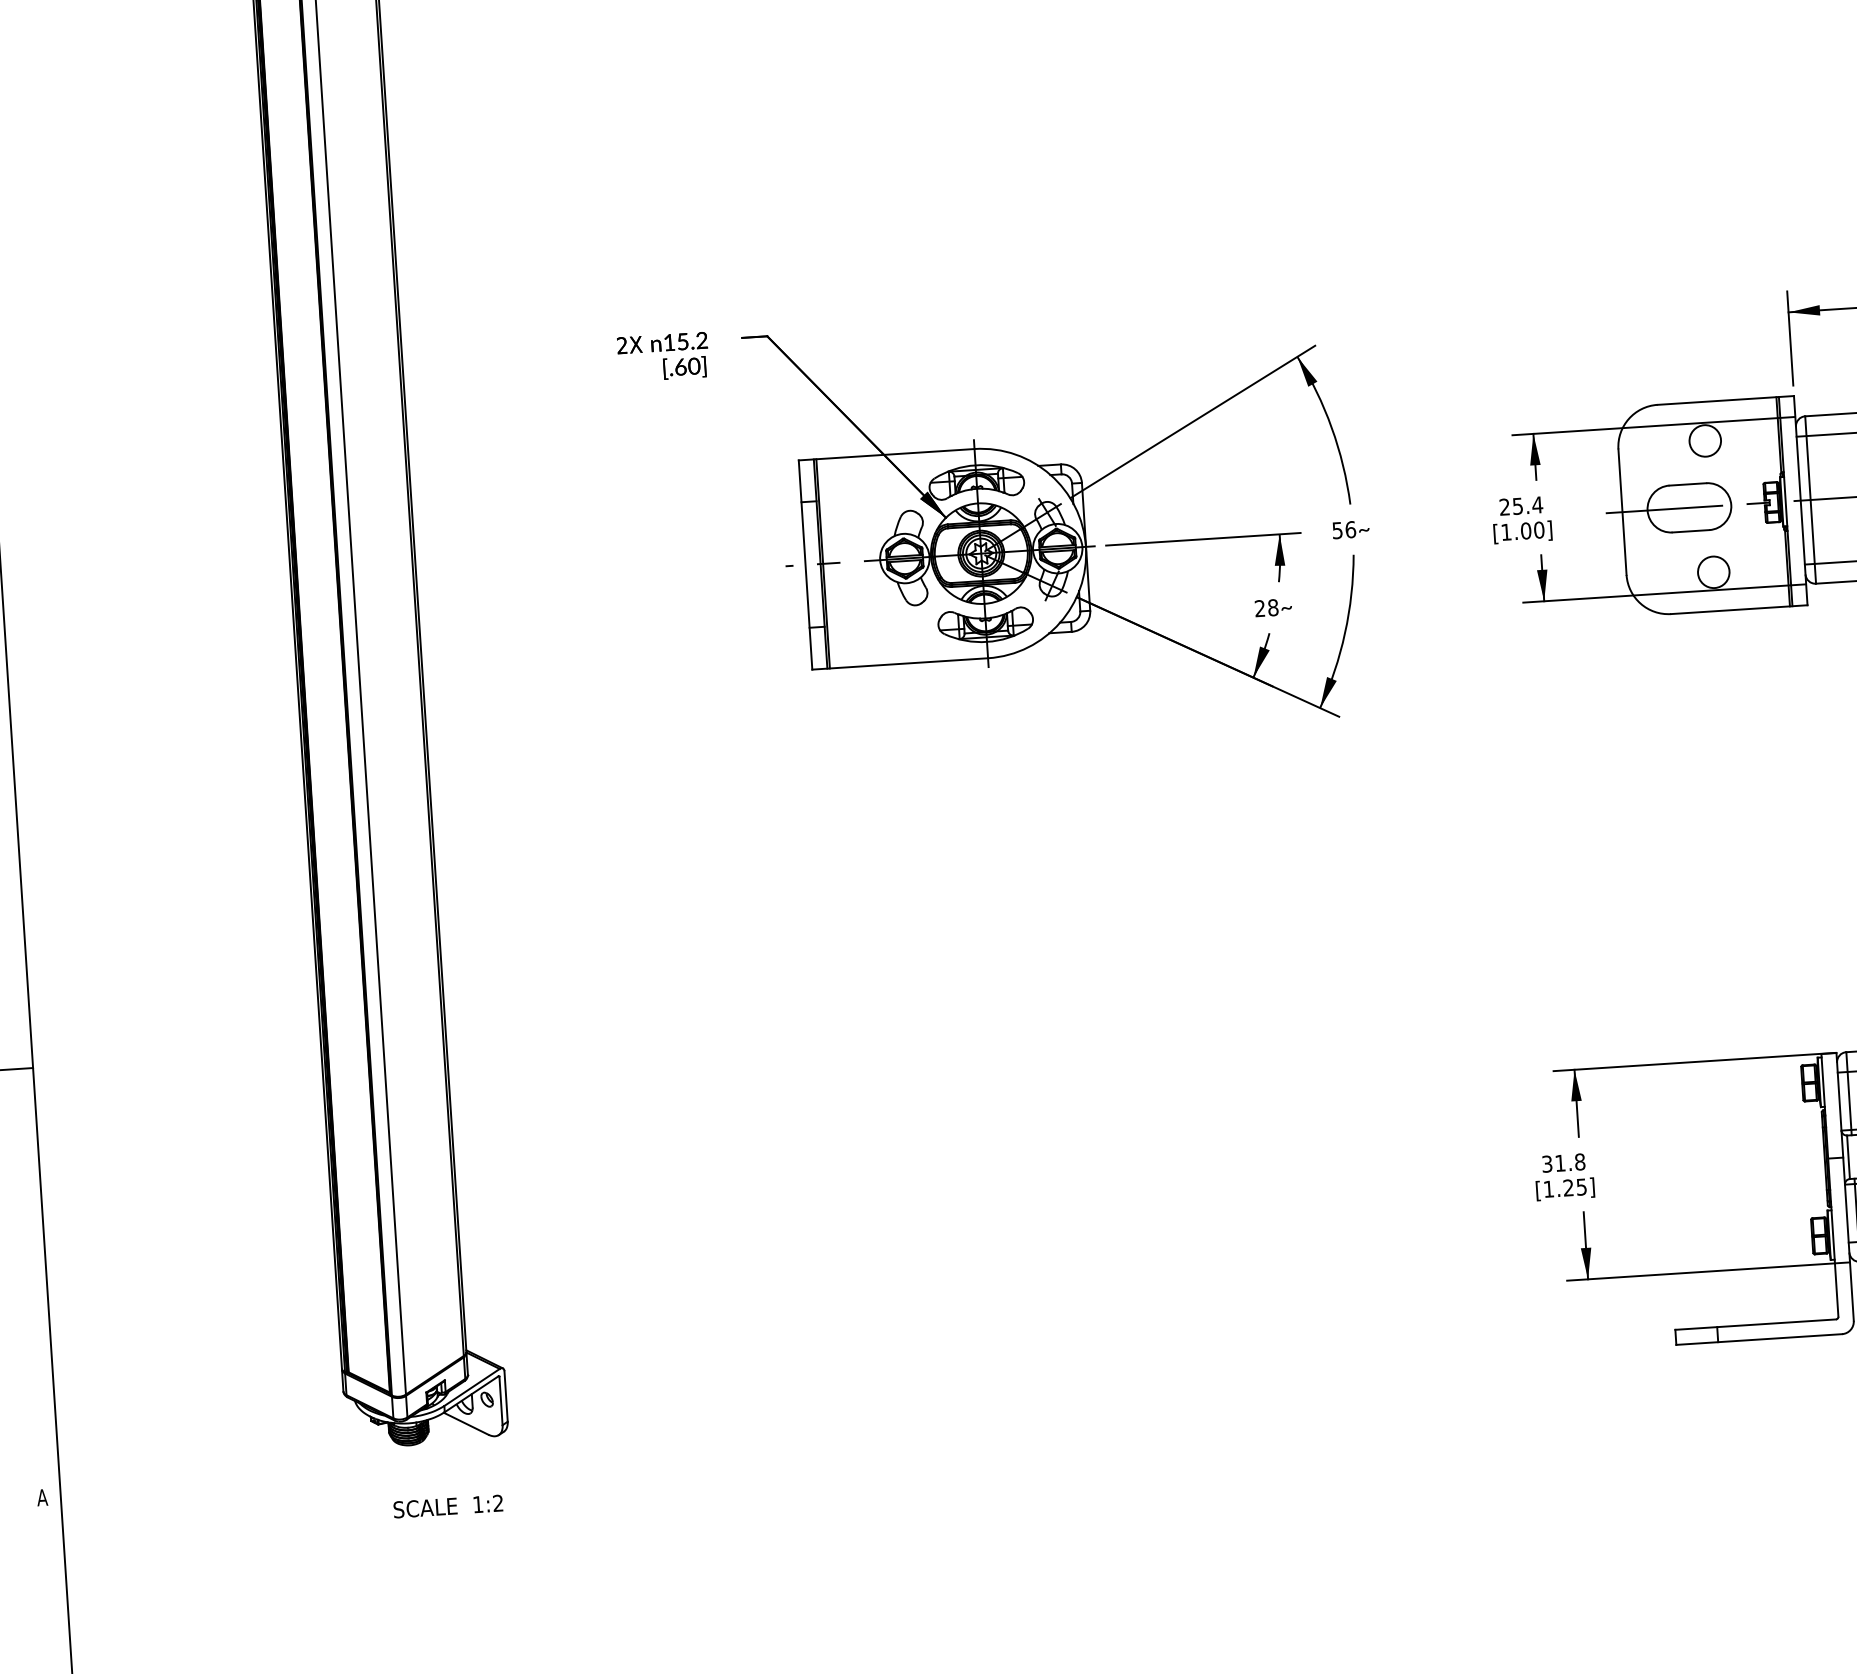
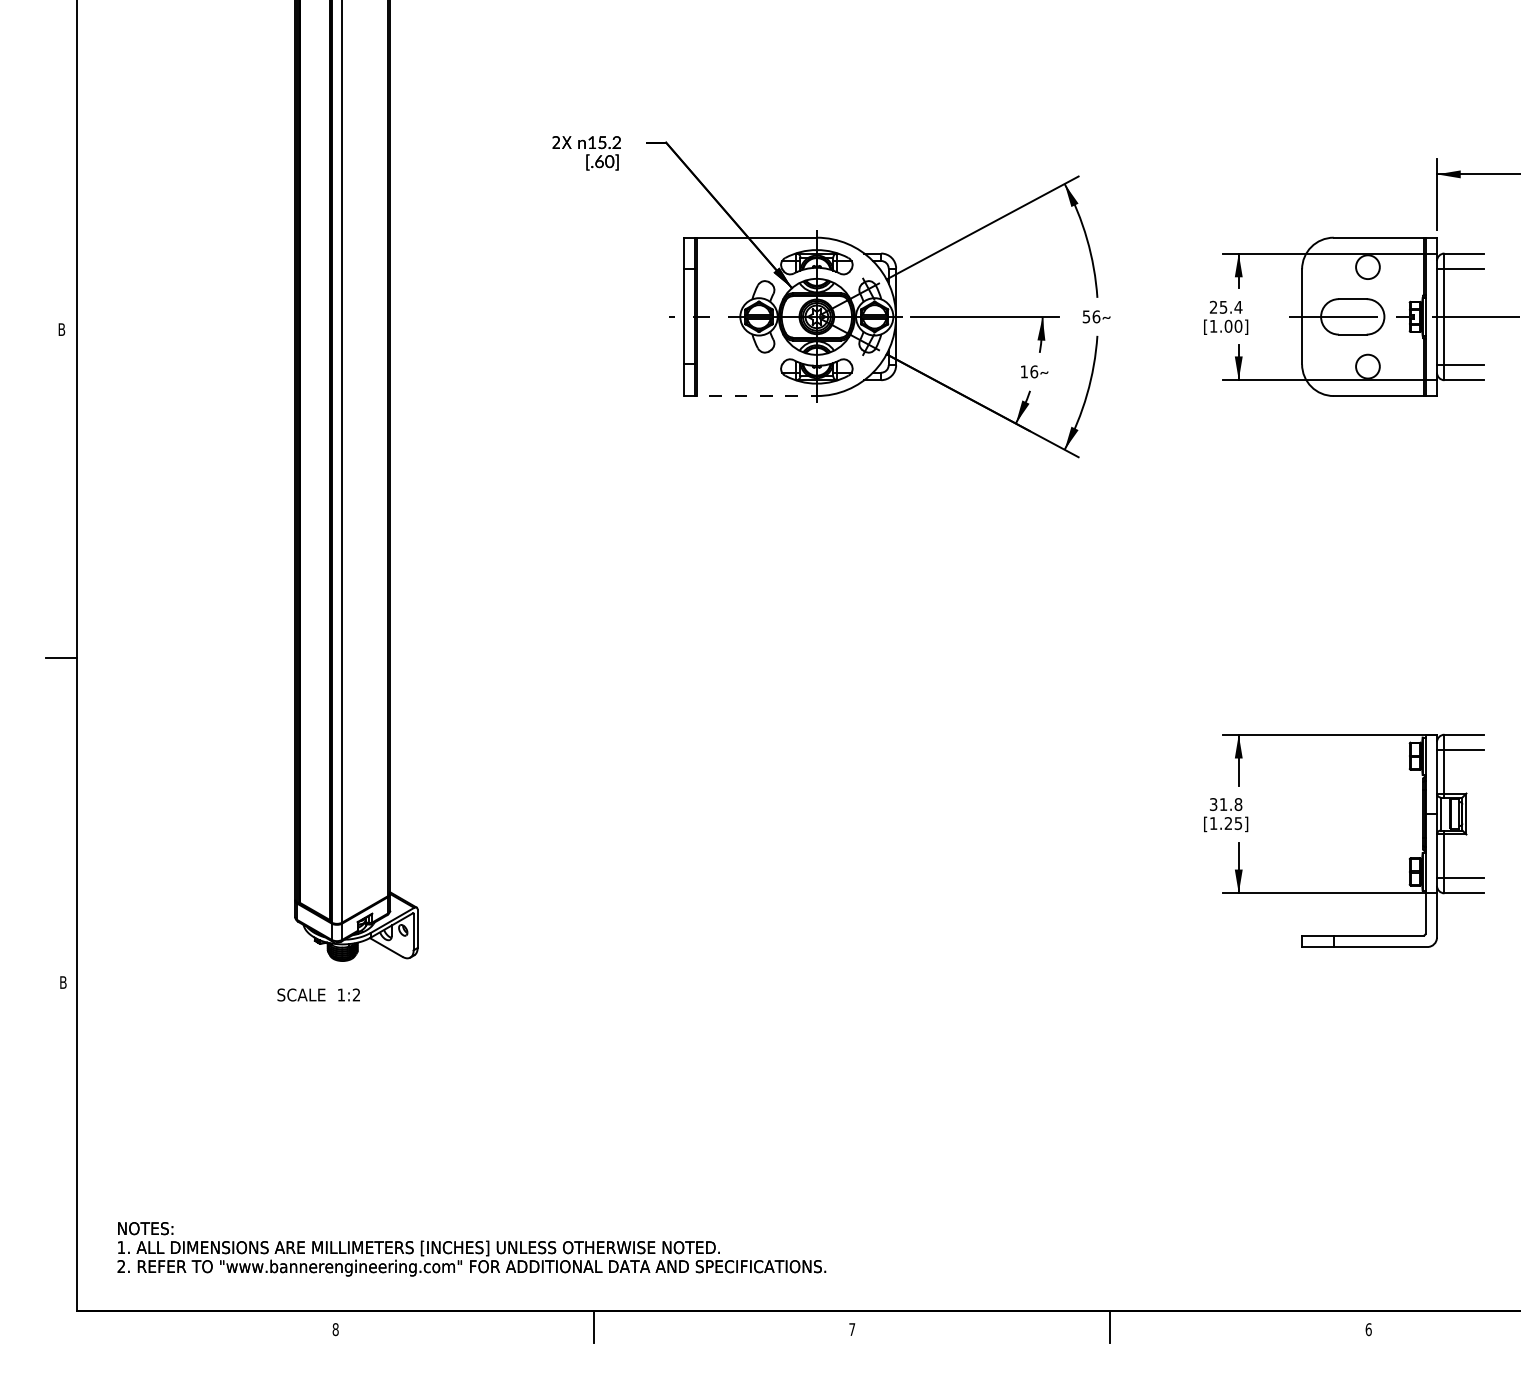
text: (1266, 607) -> (1029, 371), 28 -> 16
line: (900, 664) -> (750, 396), solid -> dashed
text: (42, 1497) -> (63, 982), A -> B
text: (447, 1505) -> (318, 994), moved

